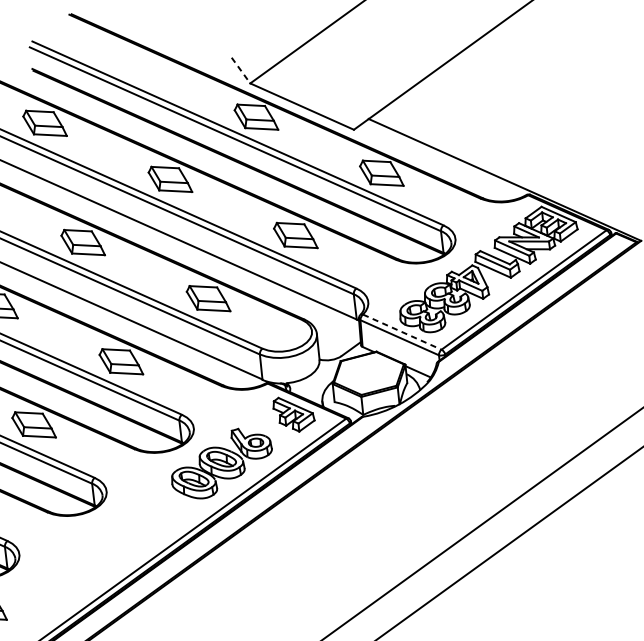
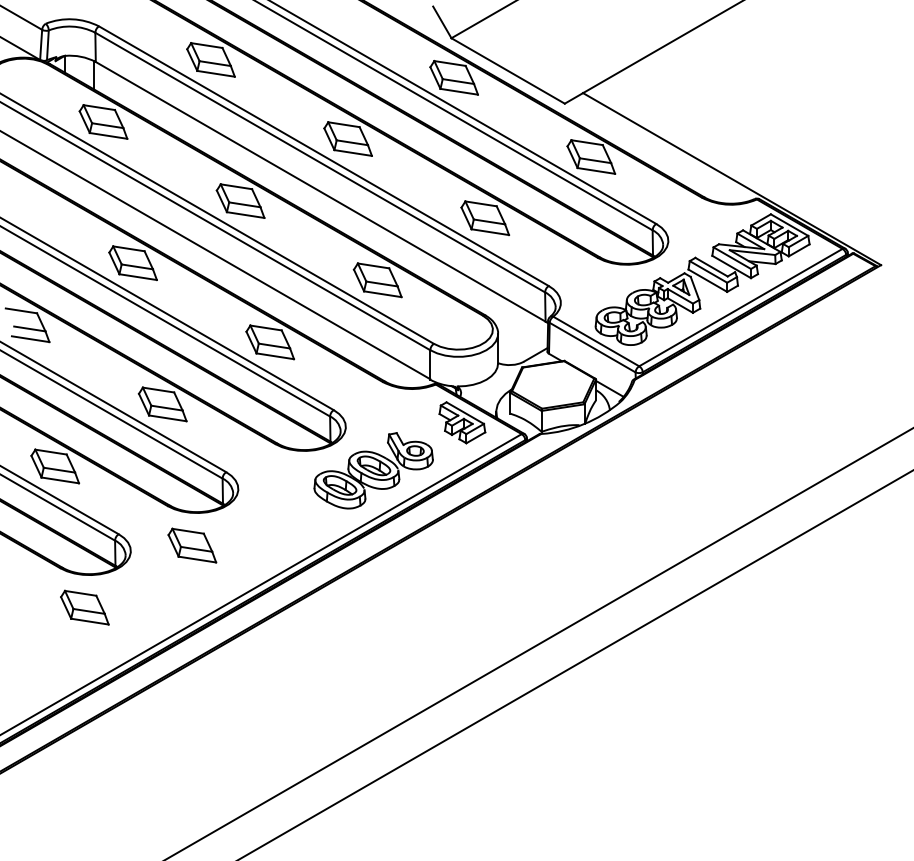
line: (241, 70) -> (442, 22), dashed -> solid
line: (402, 332) -> (596, 341), dashed -> solid
part: (72, 544) -> (192, 545), added

